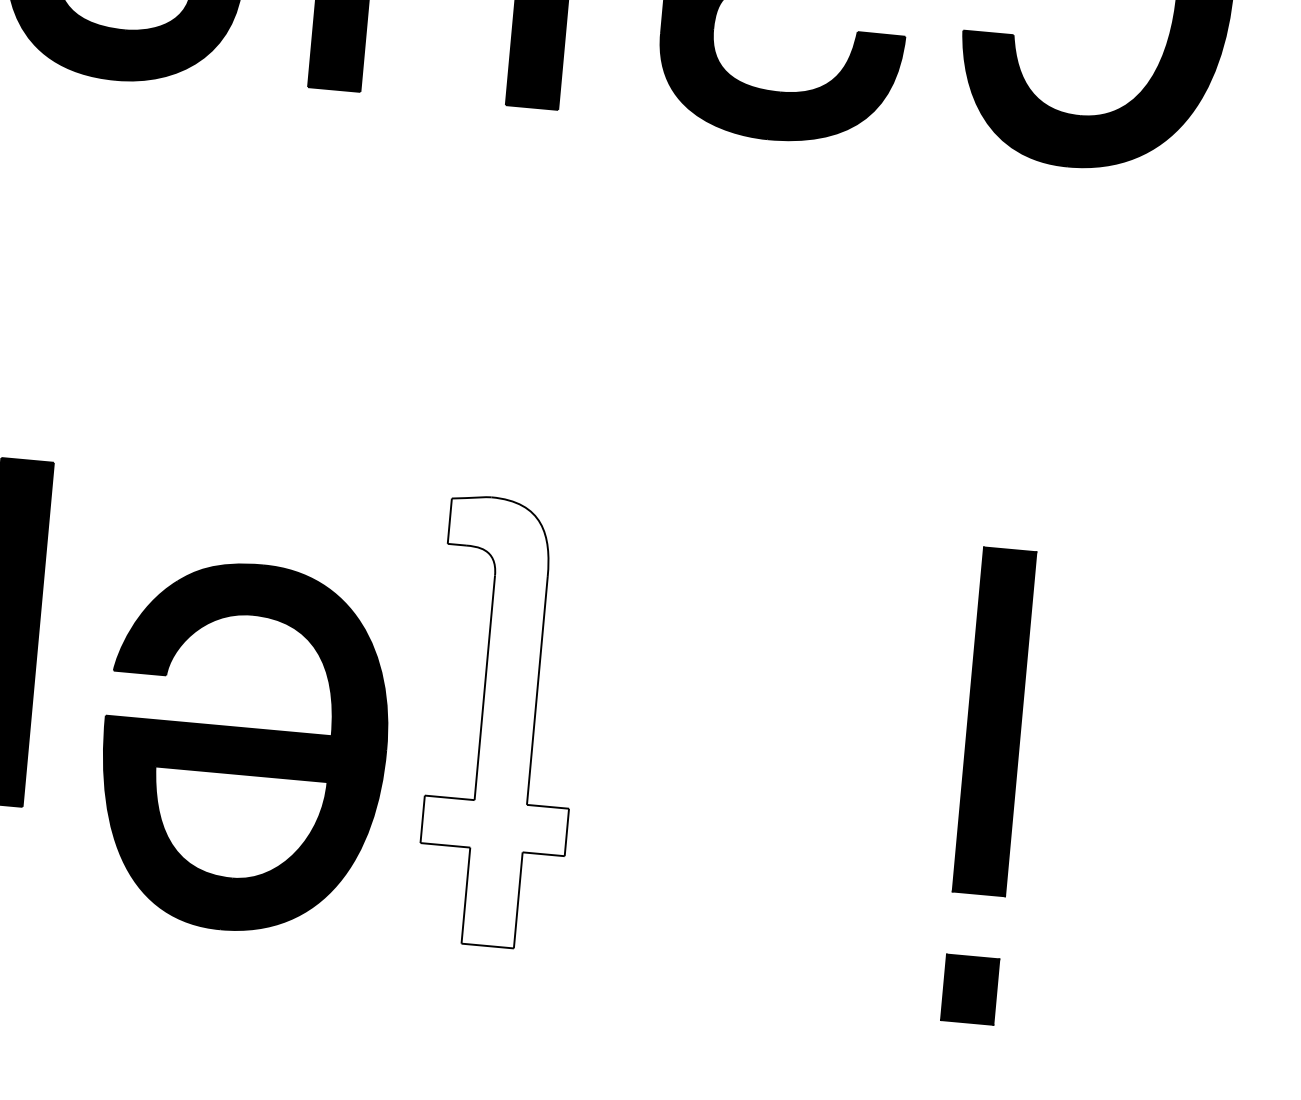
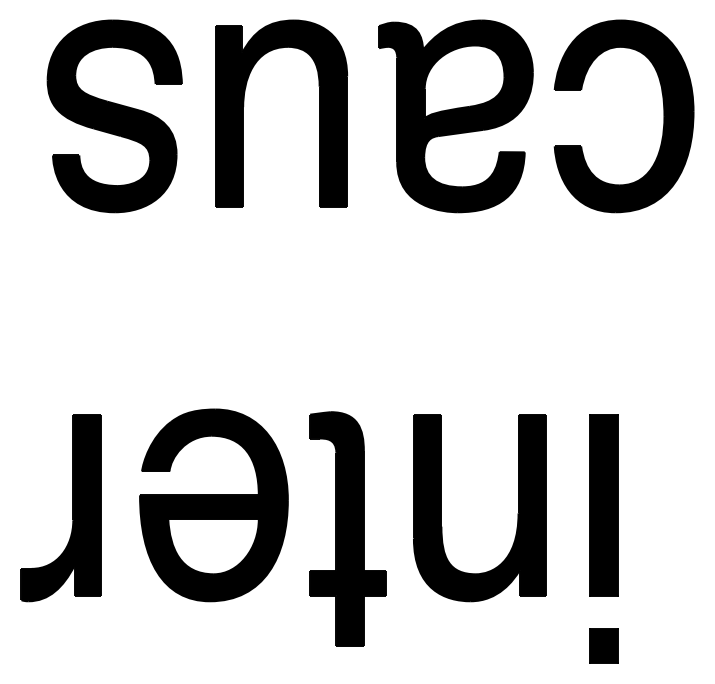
part: (685, 699) -> (441, 508), added
fill: (504, 723) -> (348, 529), added
part: (243, 747) -> (213, 505), moved

